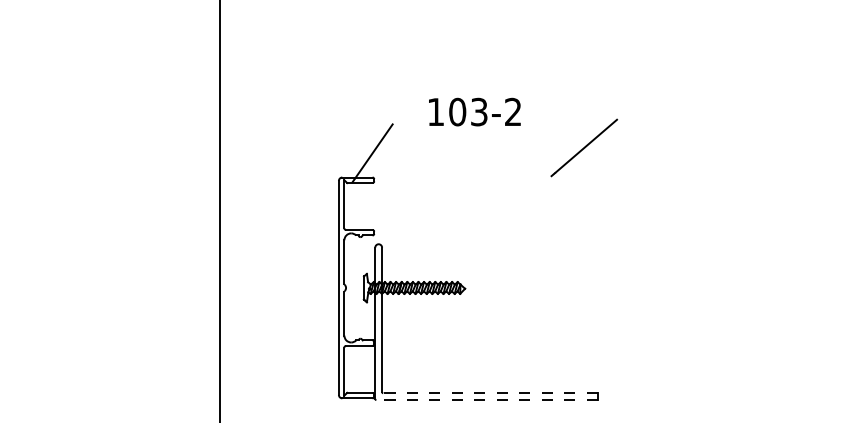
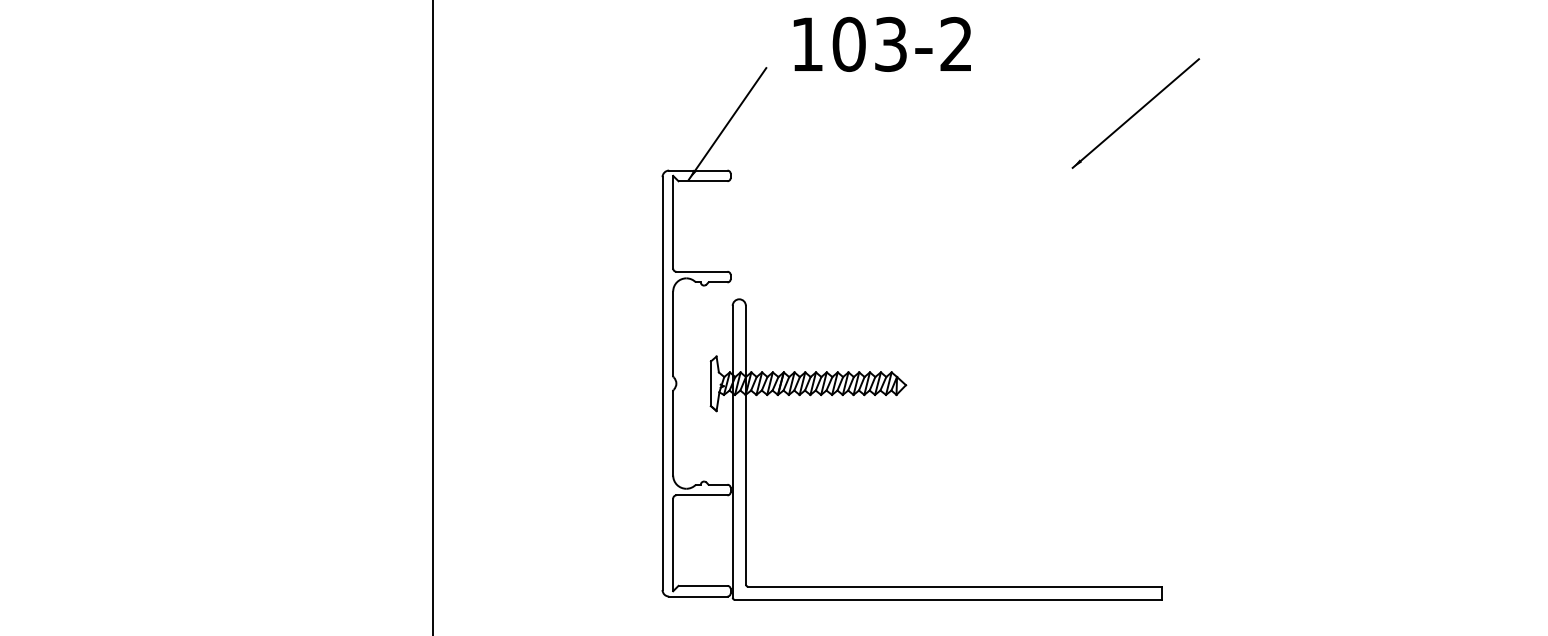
text: (474, 111) -> (881, 43), moved
line: (490, 393) -> (954, 587), dashed -> solid
line: (487, 400) -> (949, 600), dashed -> solid

